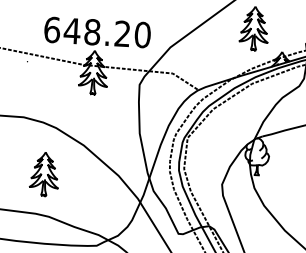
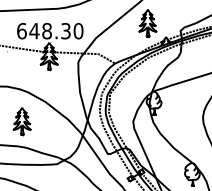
text: (121, 34) -> (65, 31), 648.20 -> 648.30

